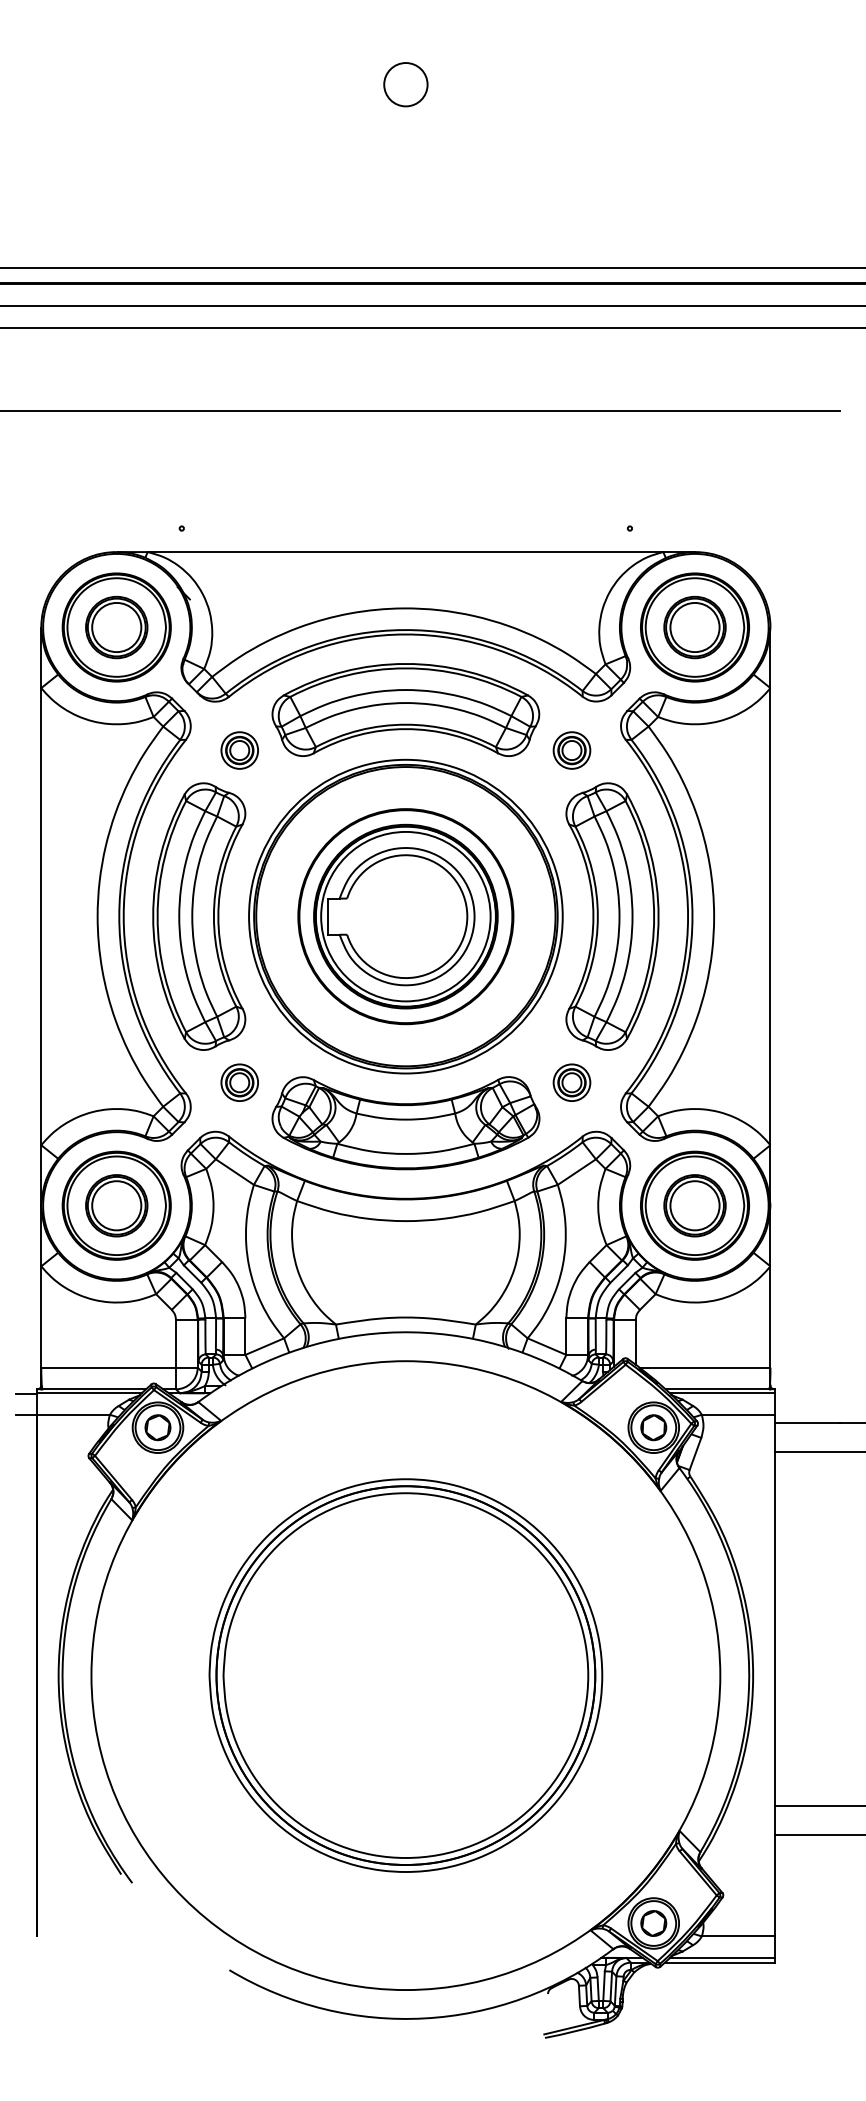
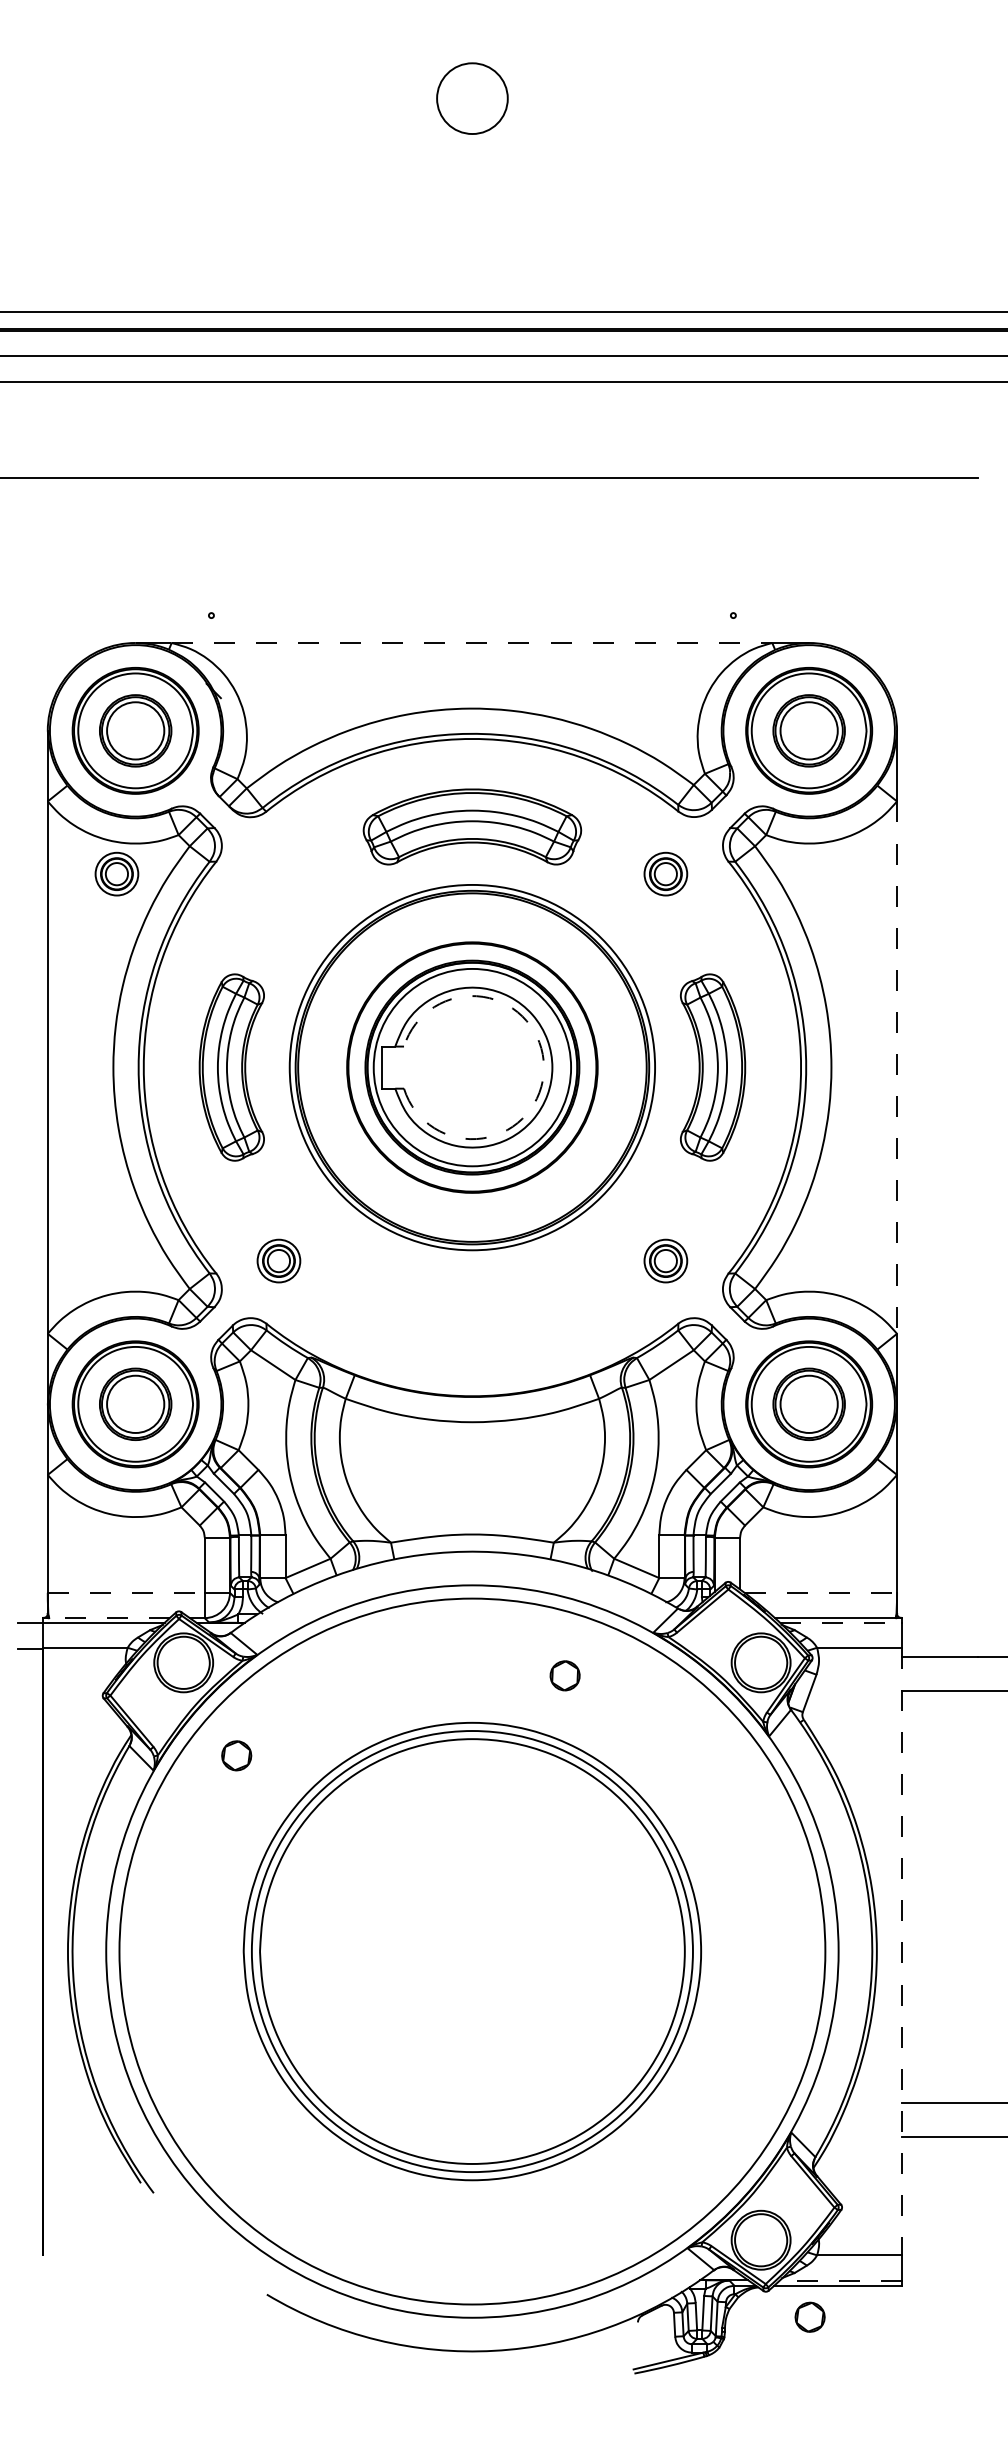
circle: (405, 84) -> (472, 98), size x1.4
line: (405, 551) -> (472, 642), solid -> dashed
part: (405, 709) -> (472, 826), size x0.7
part: (239, 749) -> (116, 873), moved
part: (199, 916) -> (231, 1067), size x0.6
arc: (466, 916) -> (543, 1067), solid -> dashed
part: (612, 916) -> (712, 1067), size x0.6
line: (770, 917) -> (897, 1068), solid -> dashed
part: (405, 1122) -> (472, 1307), removed
line: (108, 1367) -> (126, 1592), solid -> dashed
line: (705, 1367) -> (821, 1592), solid -> dashed
line: (93, 1389) -> (108, 1618), solid -> dashed
line: (721, 1393) -> (840, 1622), solid -> dashed
part: (157, 1427) -> (236, 1755), moved
part: (653, 1427) -> (564, 1675), moved
circle: (405, 1675) -> (472, 1951), size x1.6
line: (774, 1675) -> (901, 1951), solid -> dashed
part: (653, 1922) -> (809, 2316), moved
line: (721, 1958) -> (840, 2280), solid -> dashed

